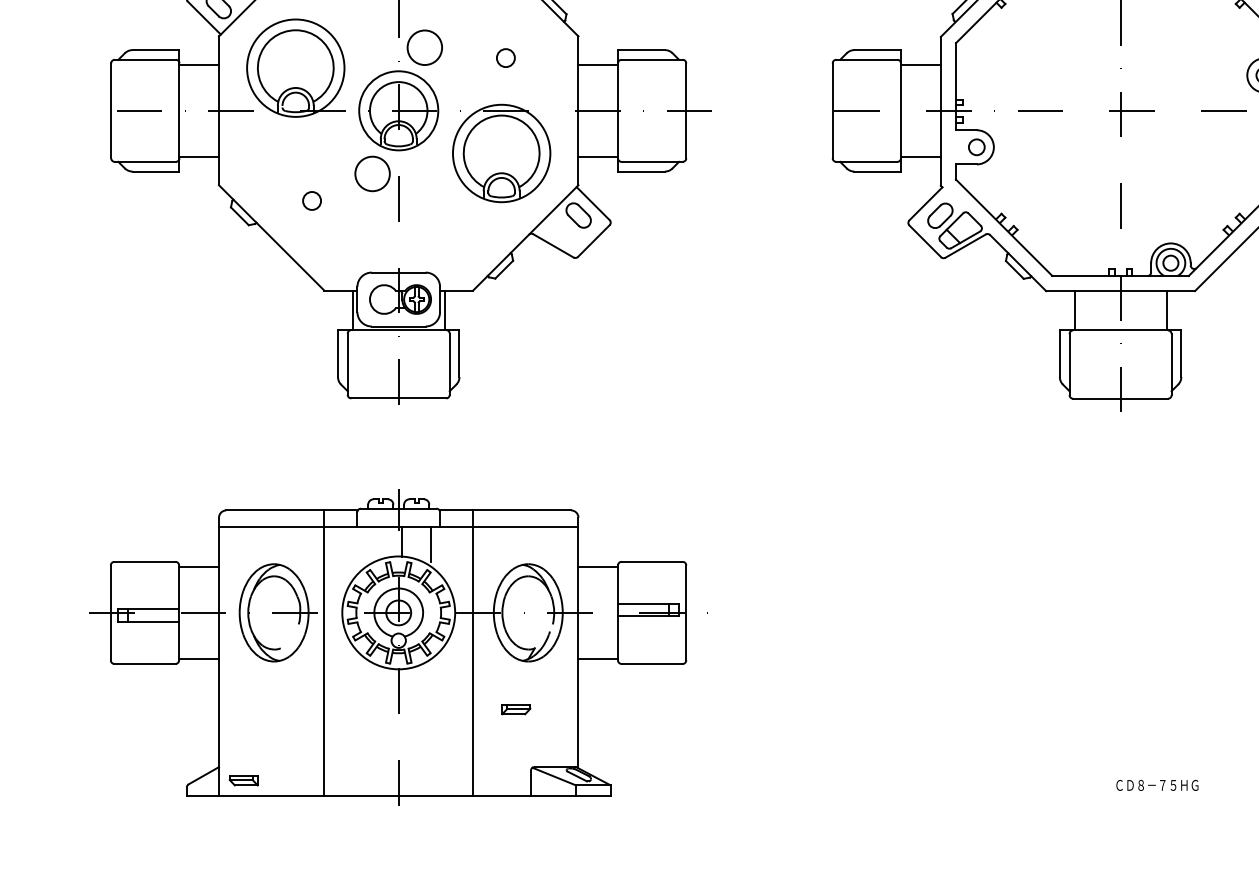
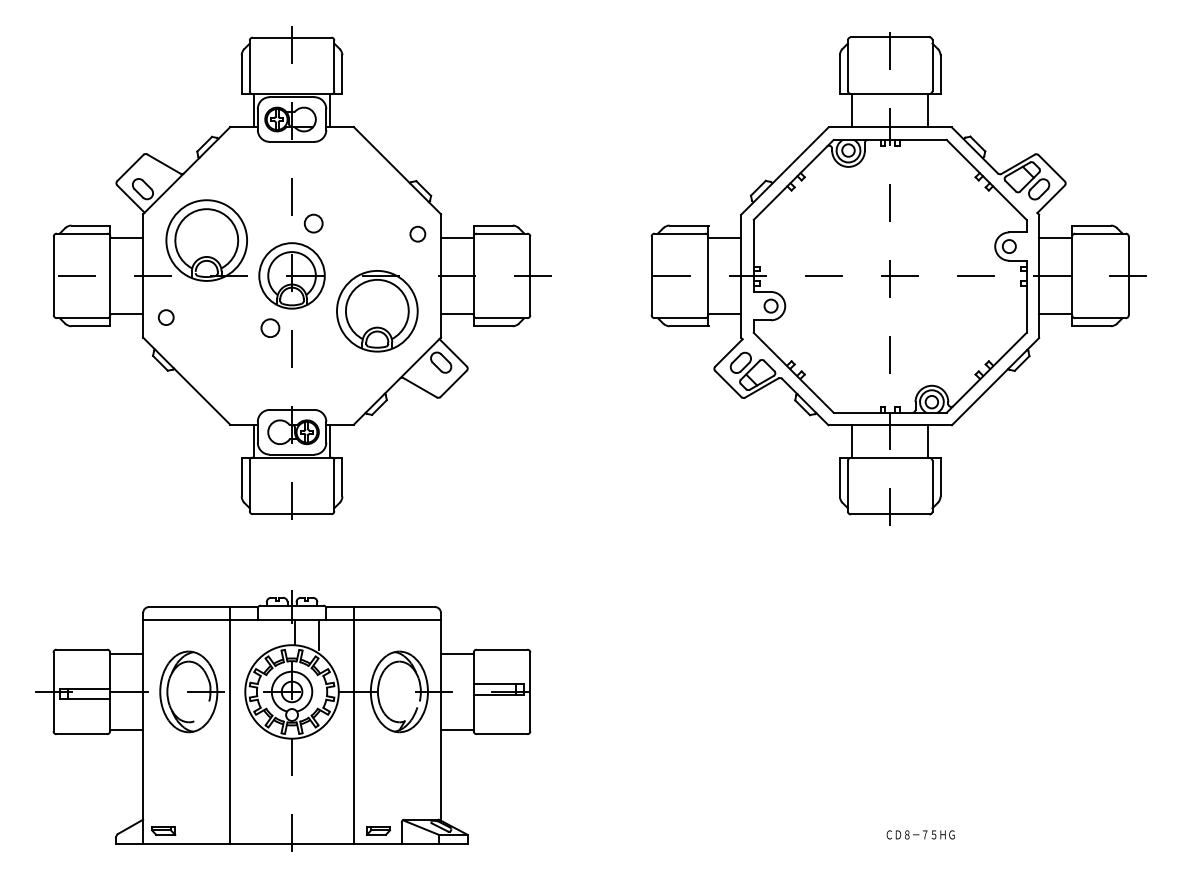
circle: (424, 47) -> (313, 223), size x0.62
circle: (505, 57) -> (417, 233), moved
circle: (372, 174) -> (270, 328), size x0.62
circle: (311, 200) -> (165, 317), moved
part: (516, 708) -> (378, 830), moved

